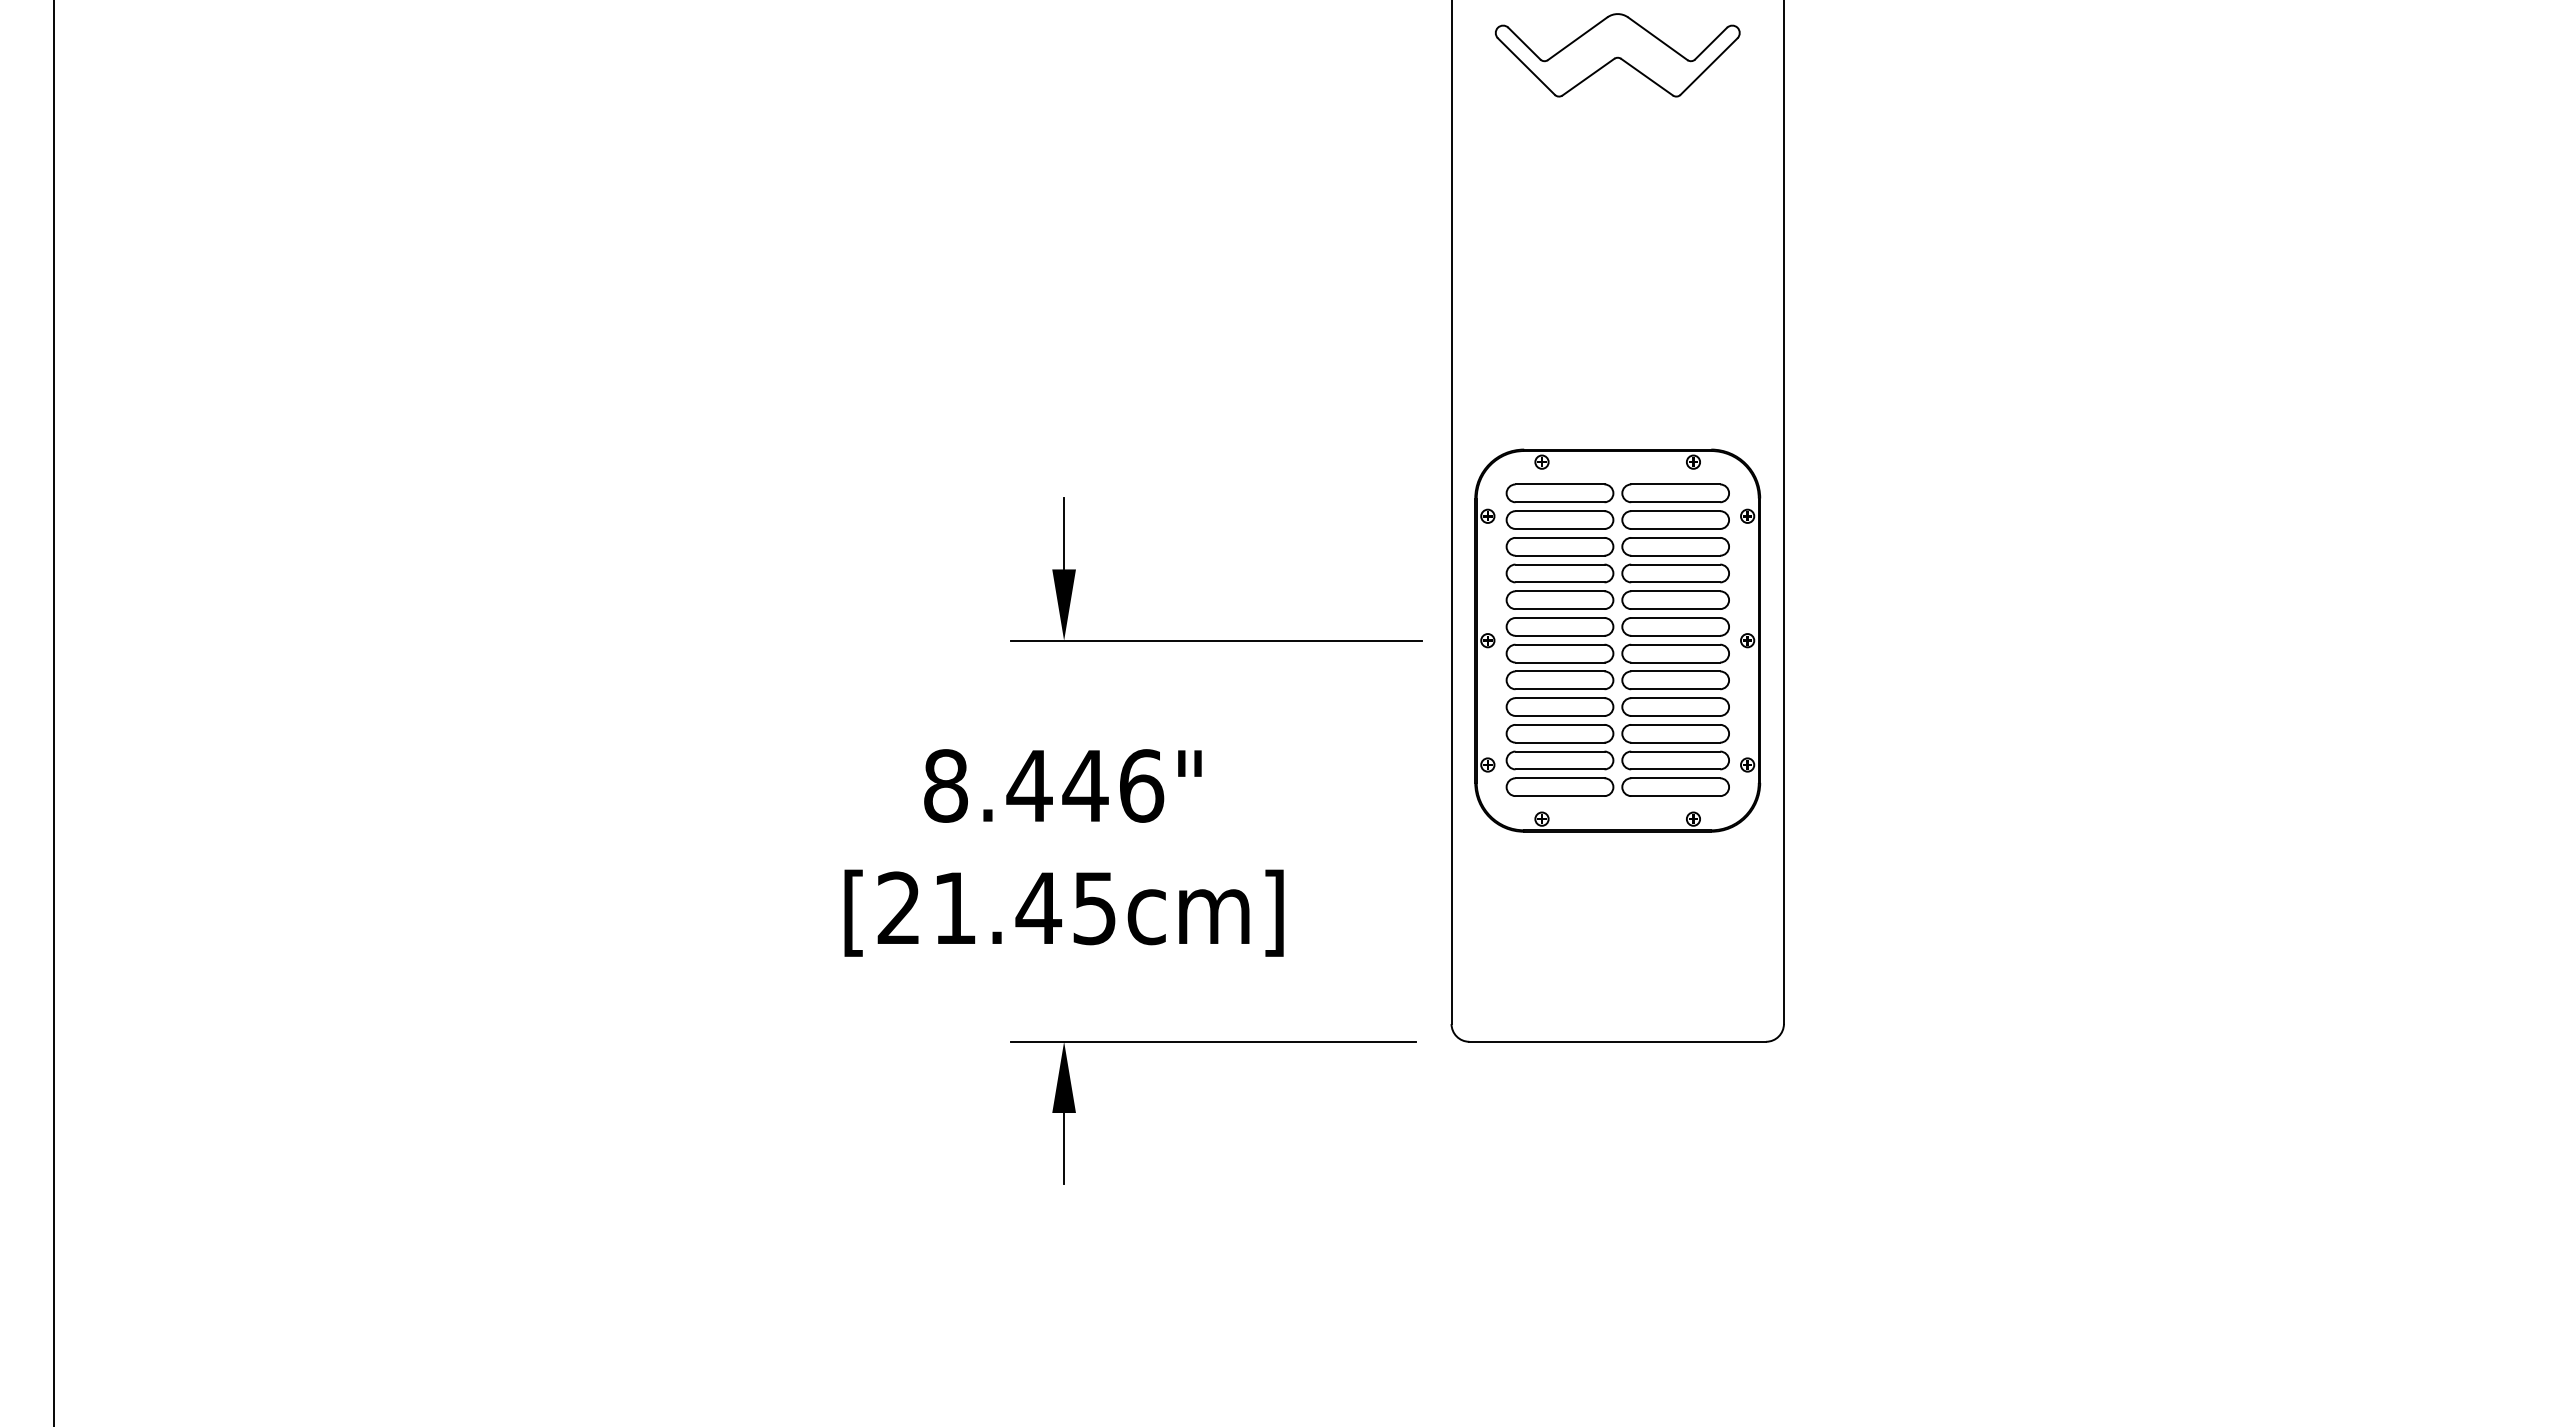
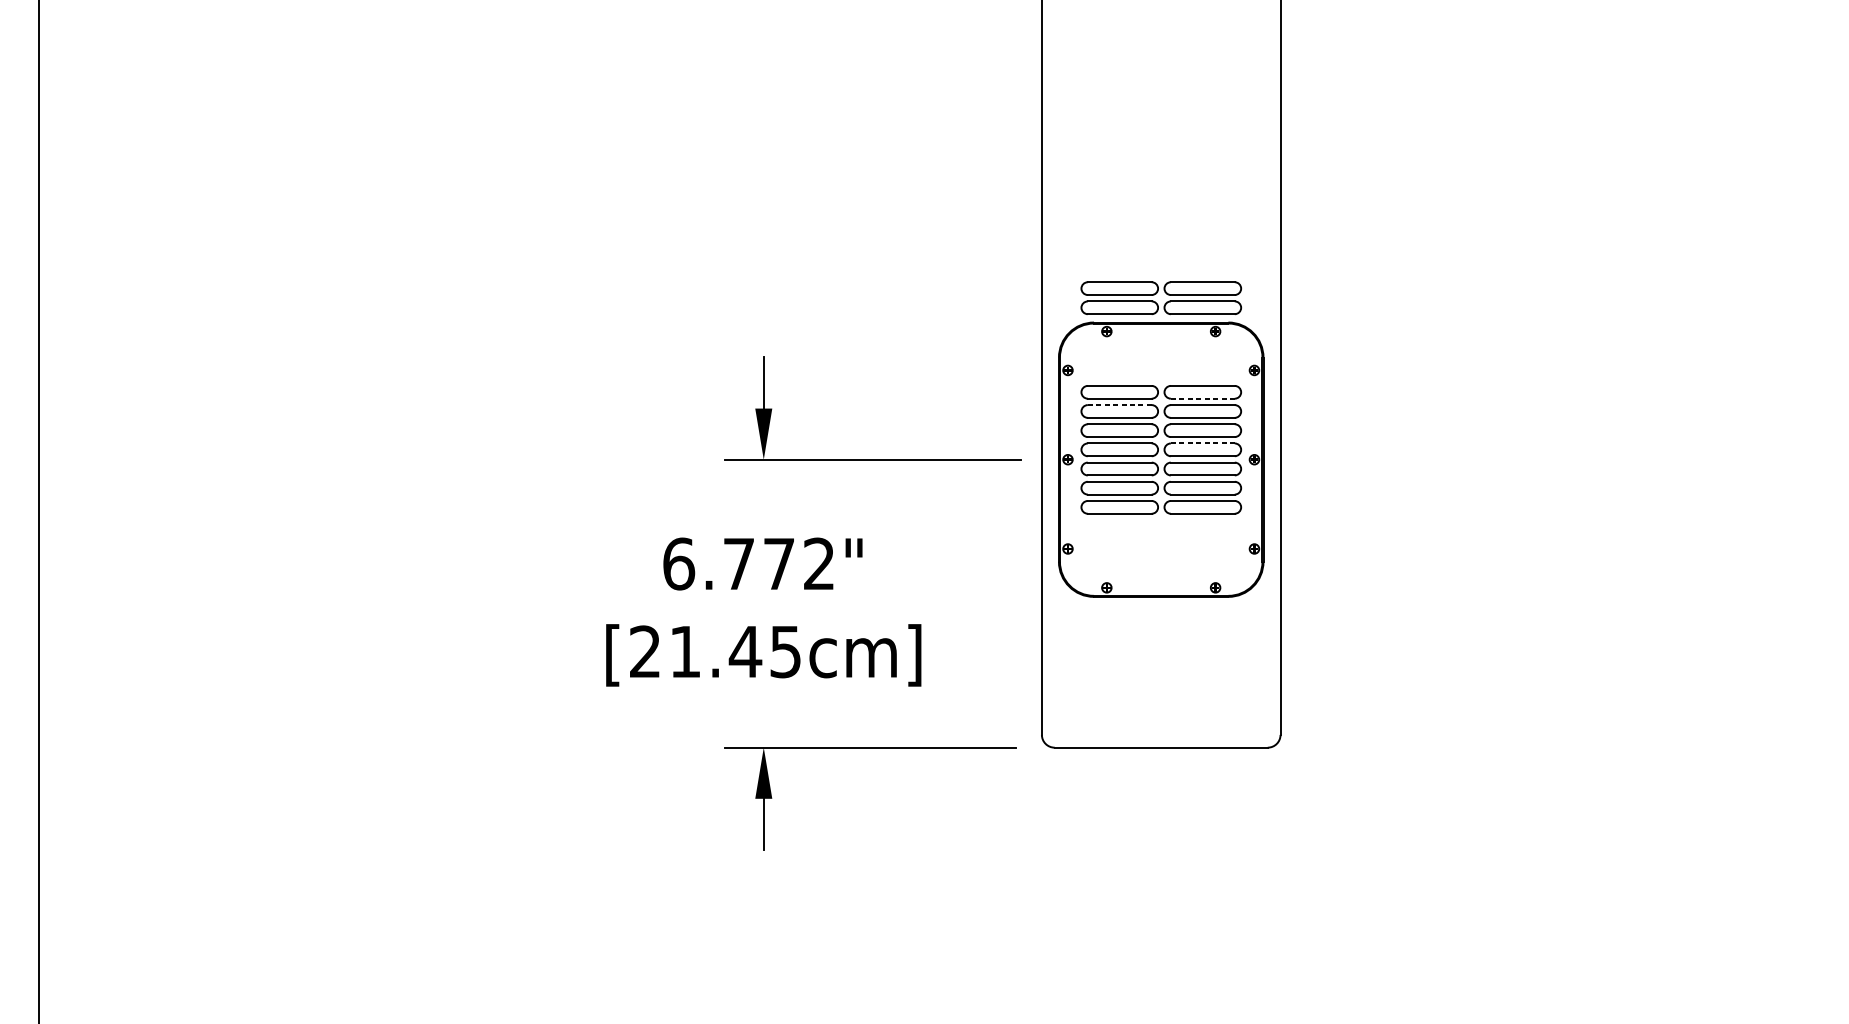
part: (1617, 55) -> (1161, 39), removed
part: (1611, 500) -> (1156, 293), moved
line: (1676, 555) -> (1203, 398), solid -> dashed
line: (1560, 564) -> (1120, 405), solid -> dashed
line: (1676, 618) -> (1203, 443), solid -> dashed
part: (1617, 760) -> (1161, 545), removed
text: (1044, 785) -> (749, 563), 8.446" -> 6.772"

